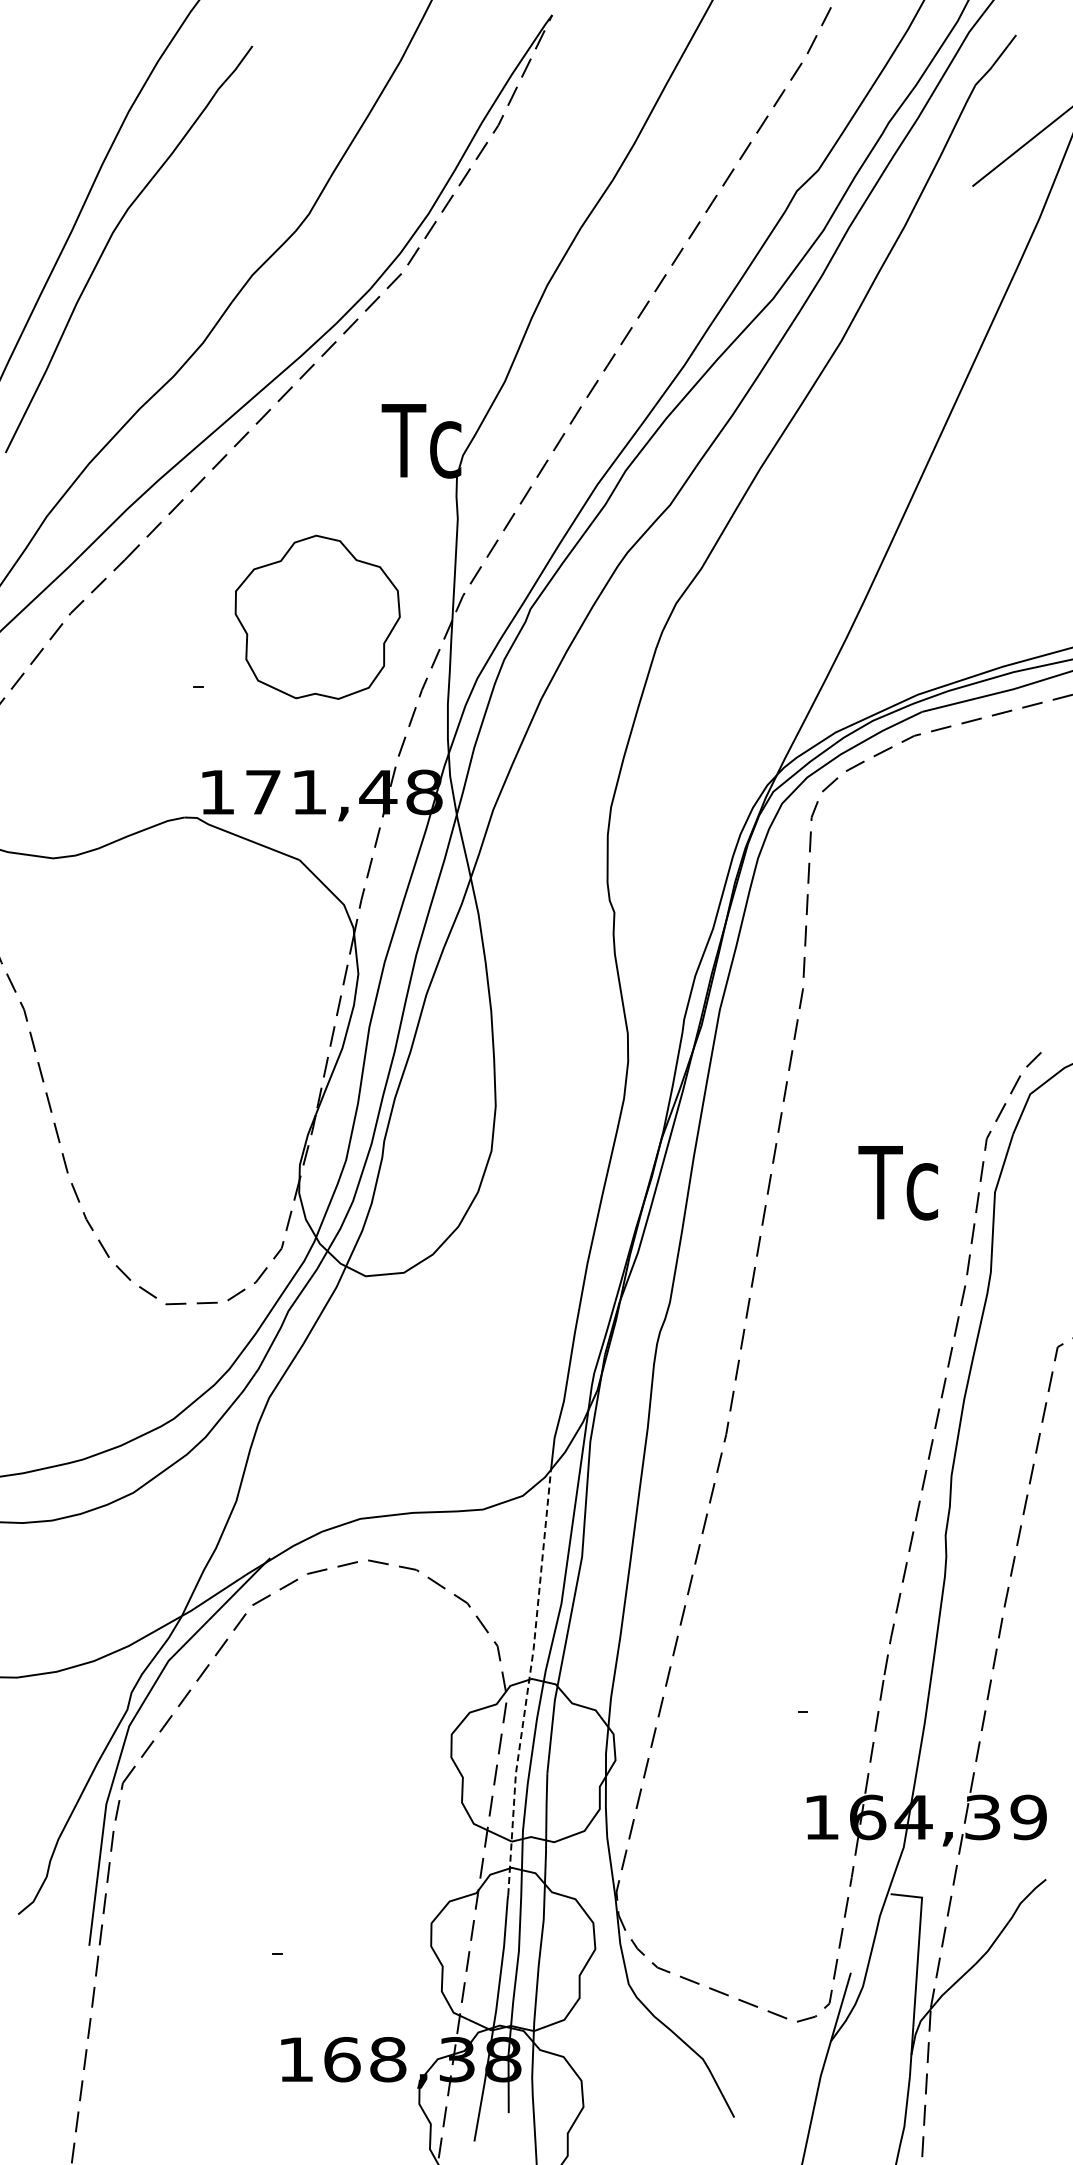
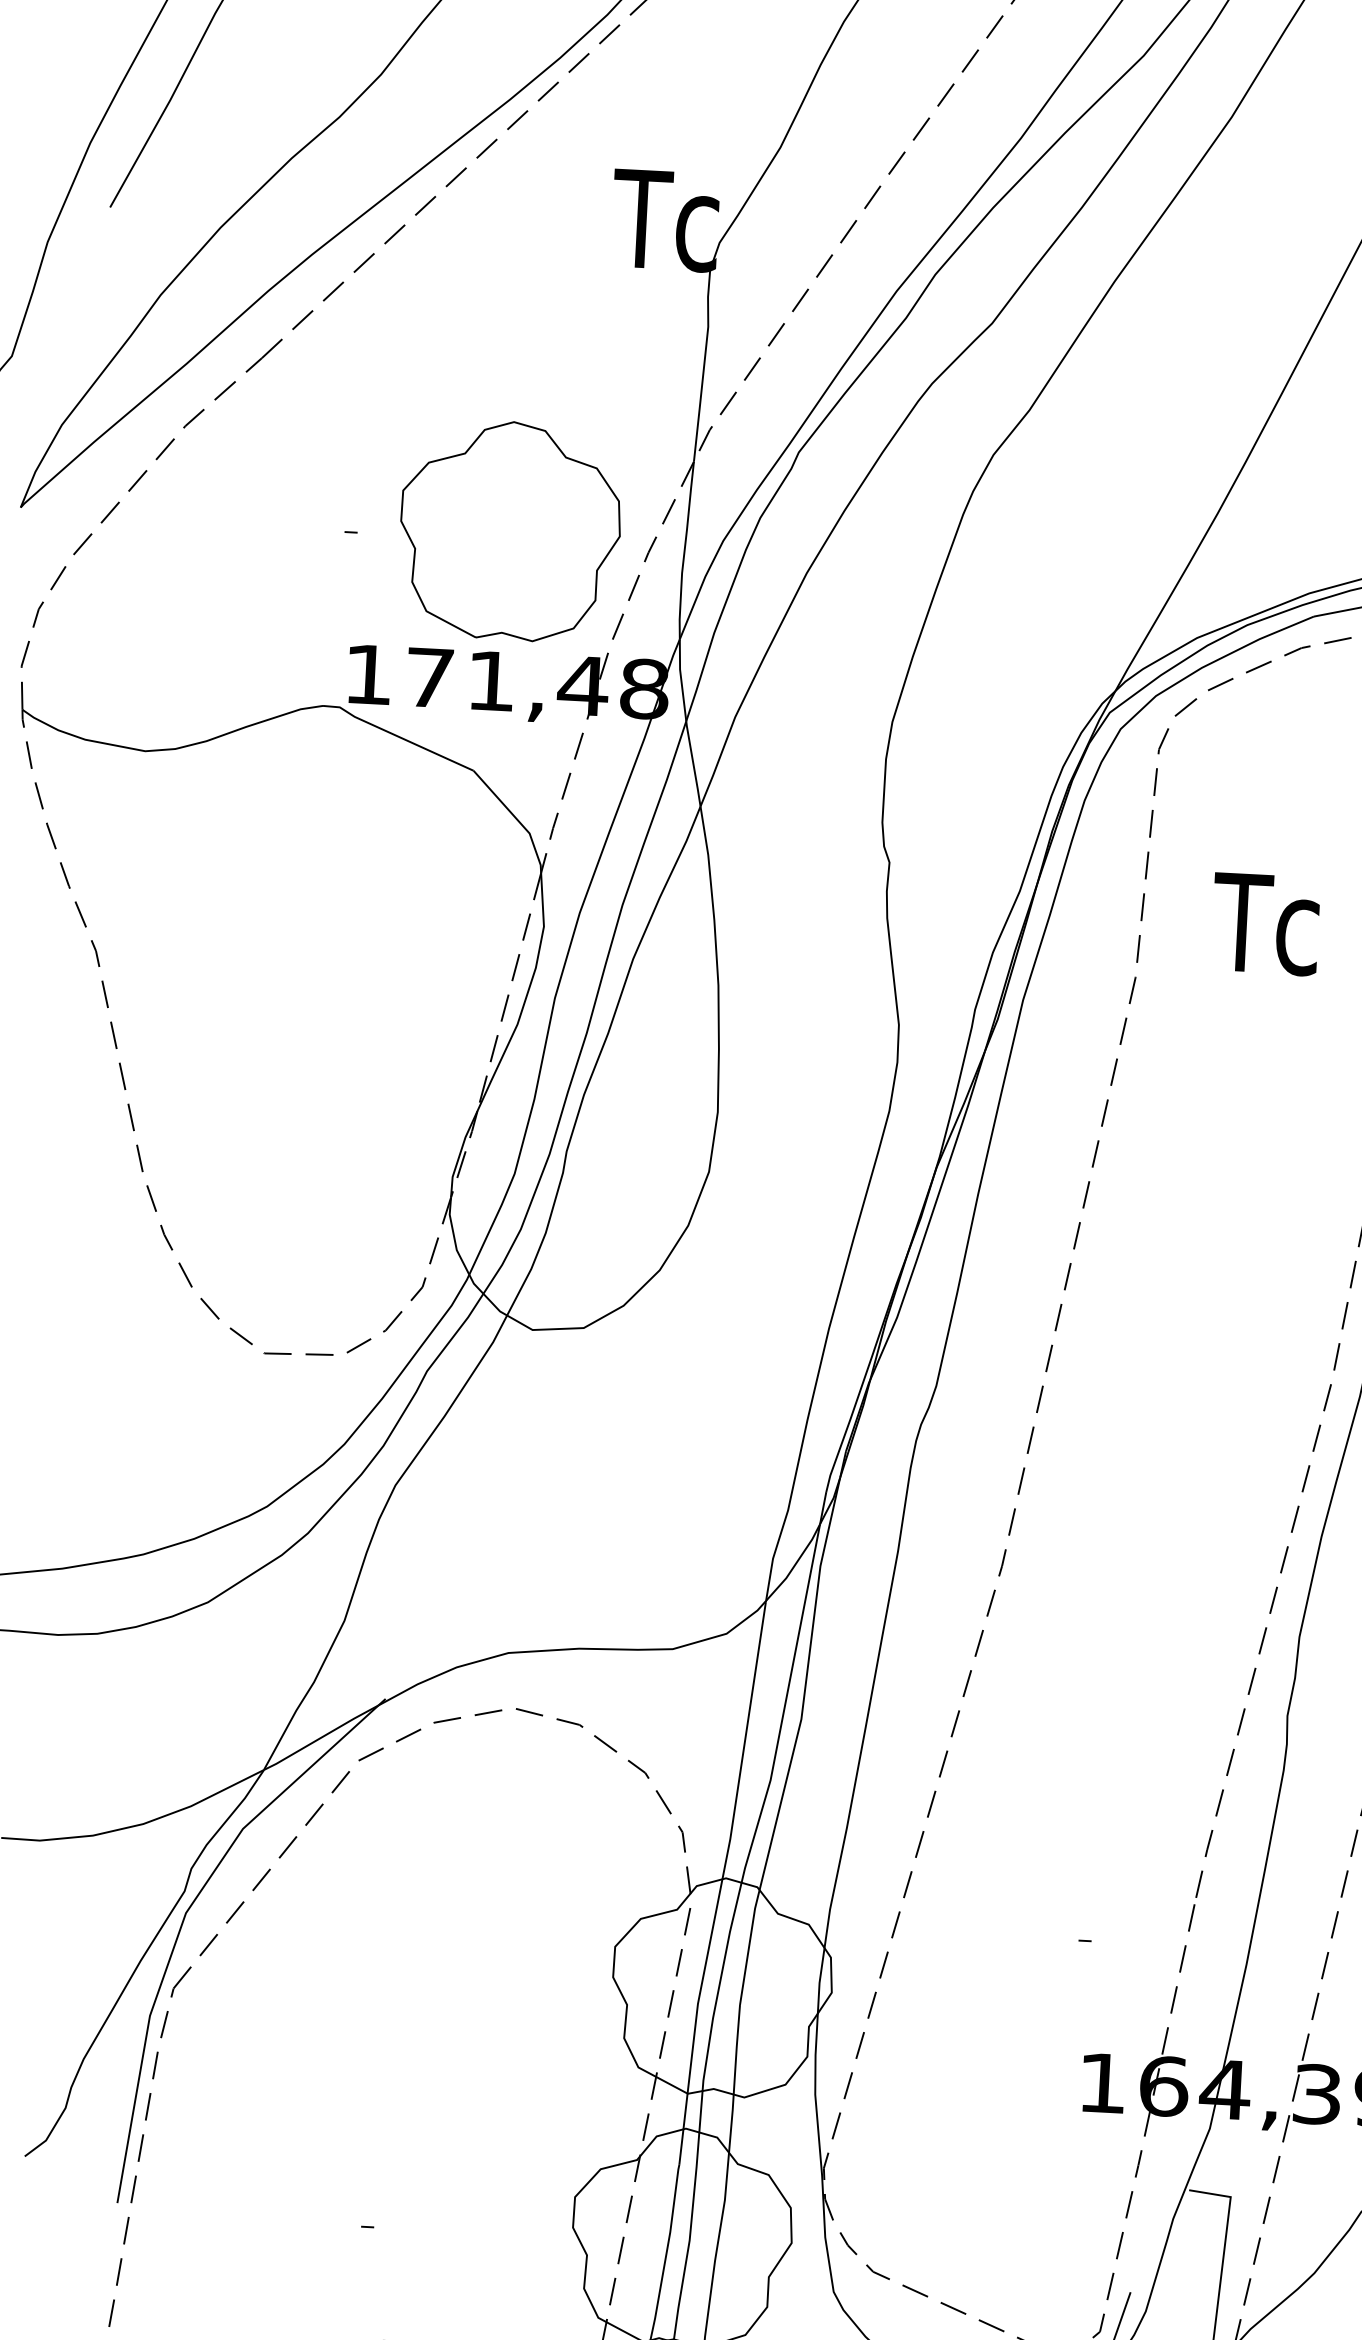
part: (317, 616) -> (510, 529), moved
text: (897, 1183) -> (1264, 924), moved
line: (528, 1683) -> (721, 1884), dashed -> solid

